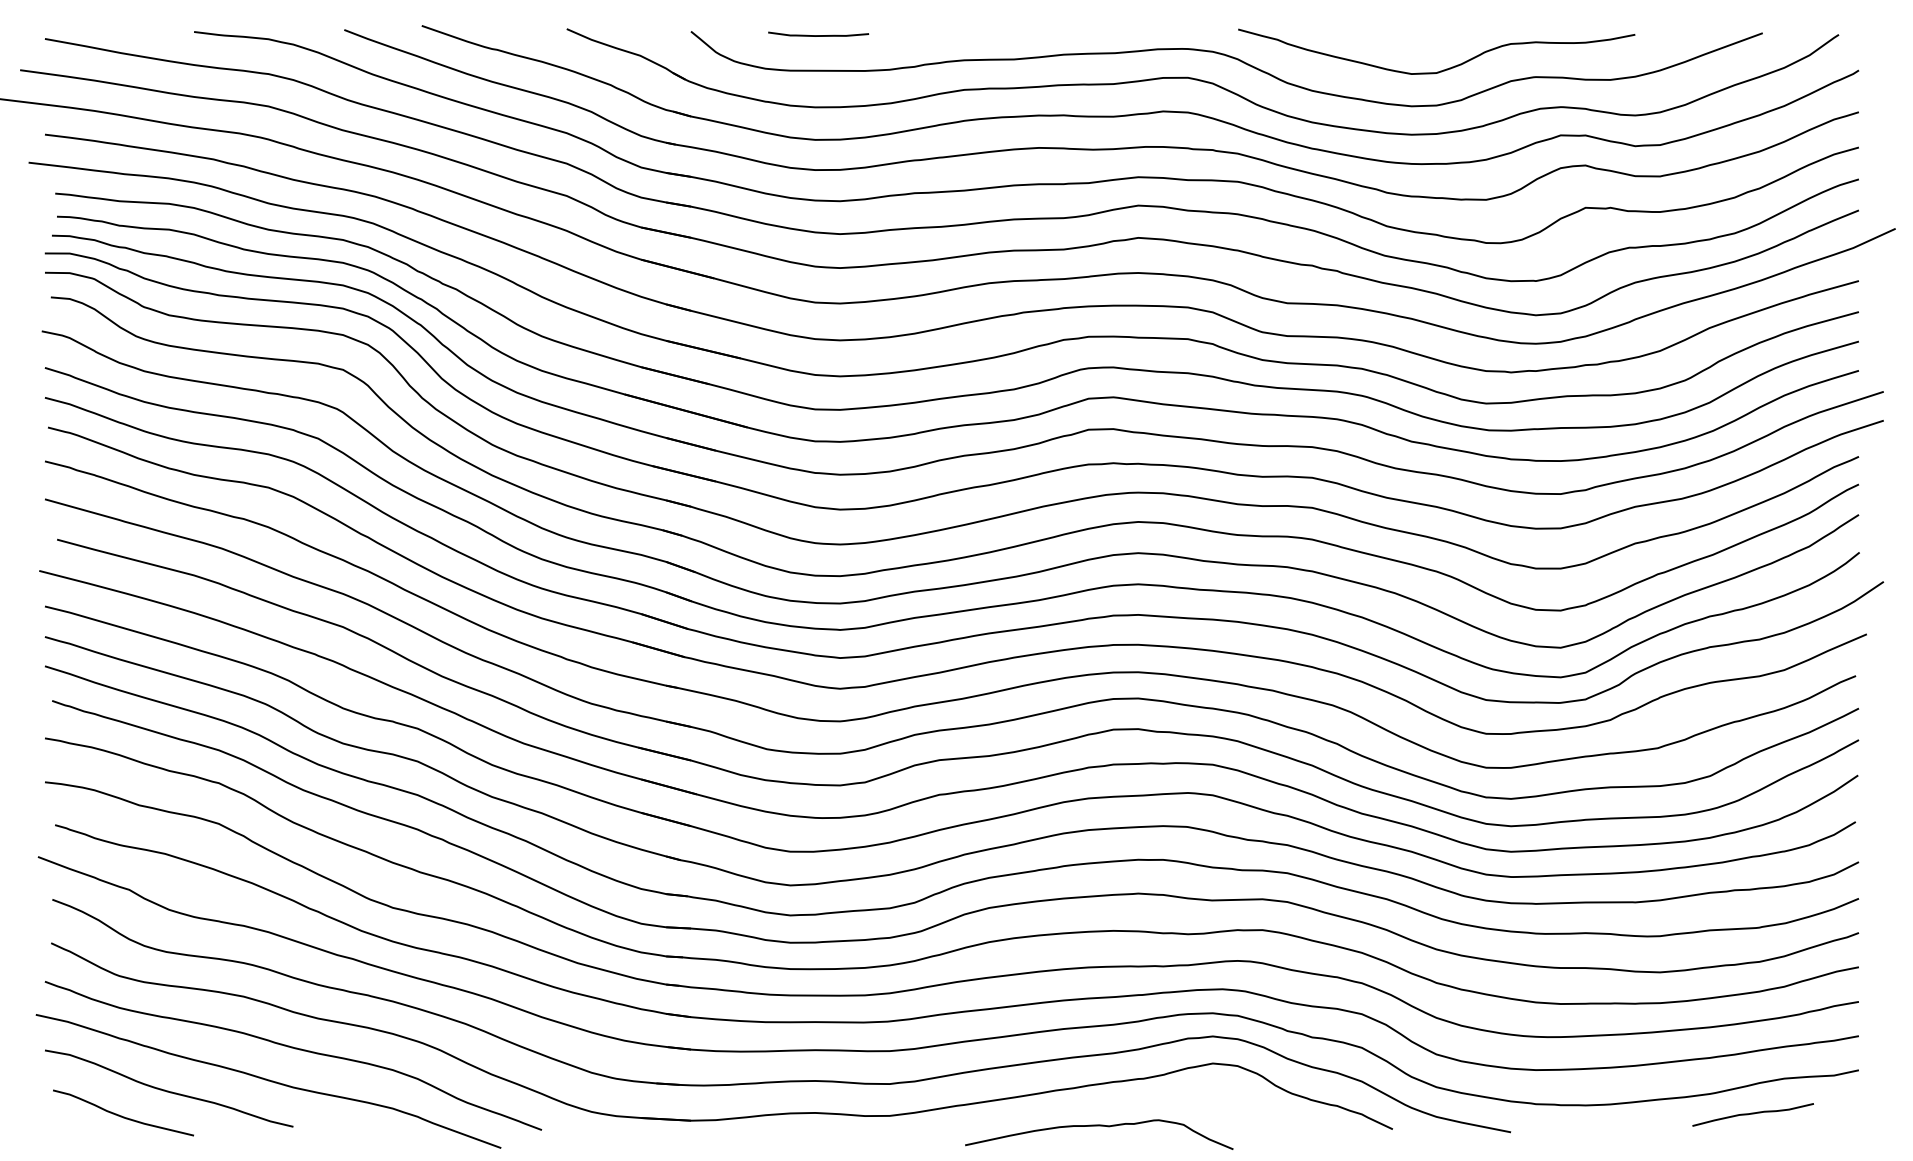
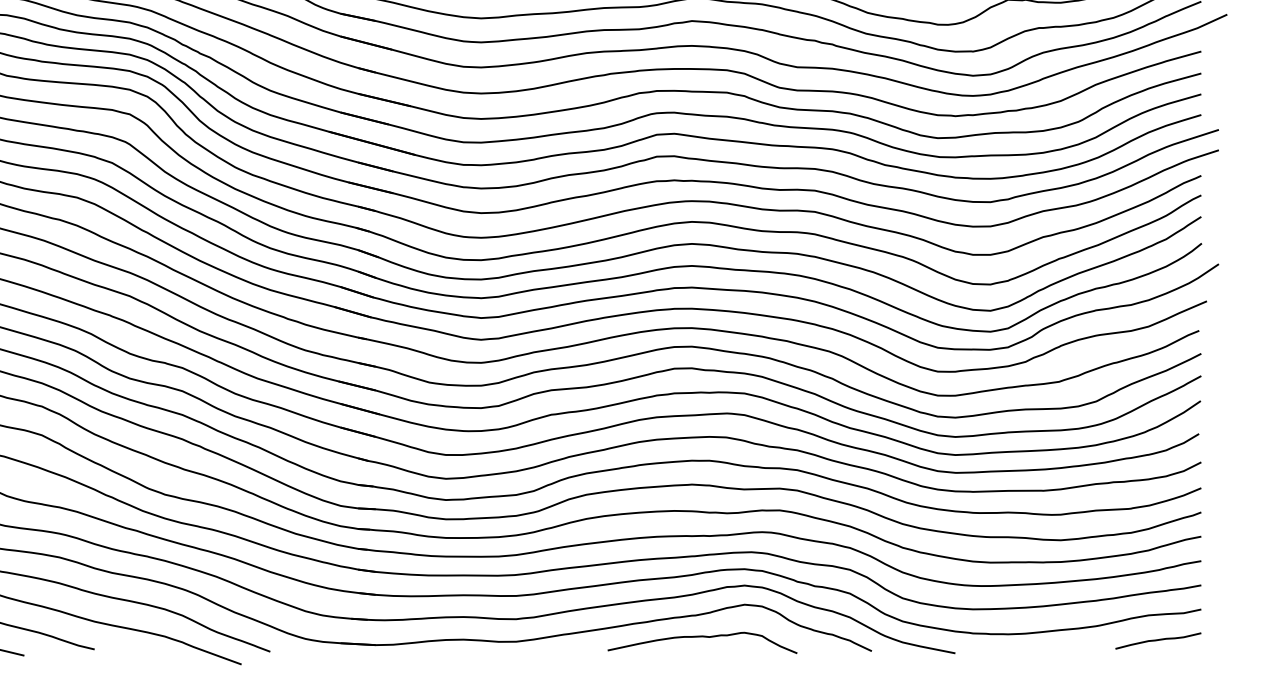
curve: (1752, 1114) -> (1157, 640), moved
curve: (1099, 1126) -> (702, 637), moved

